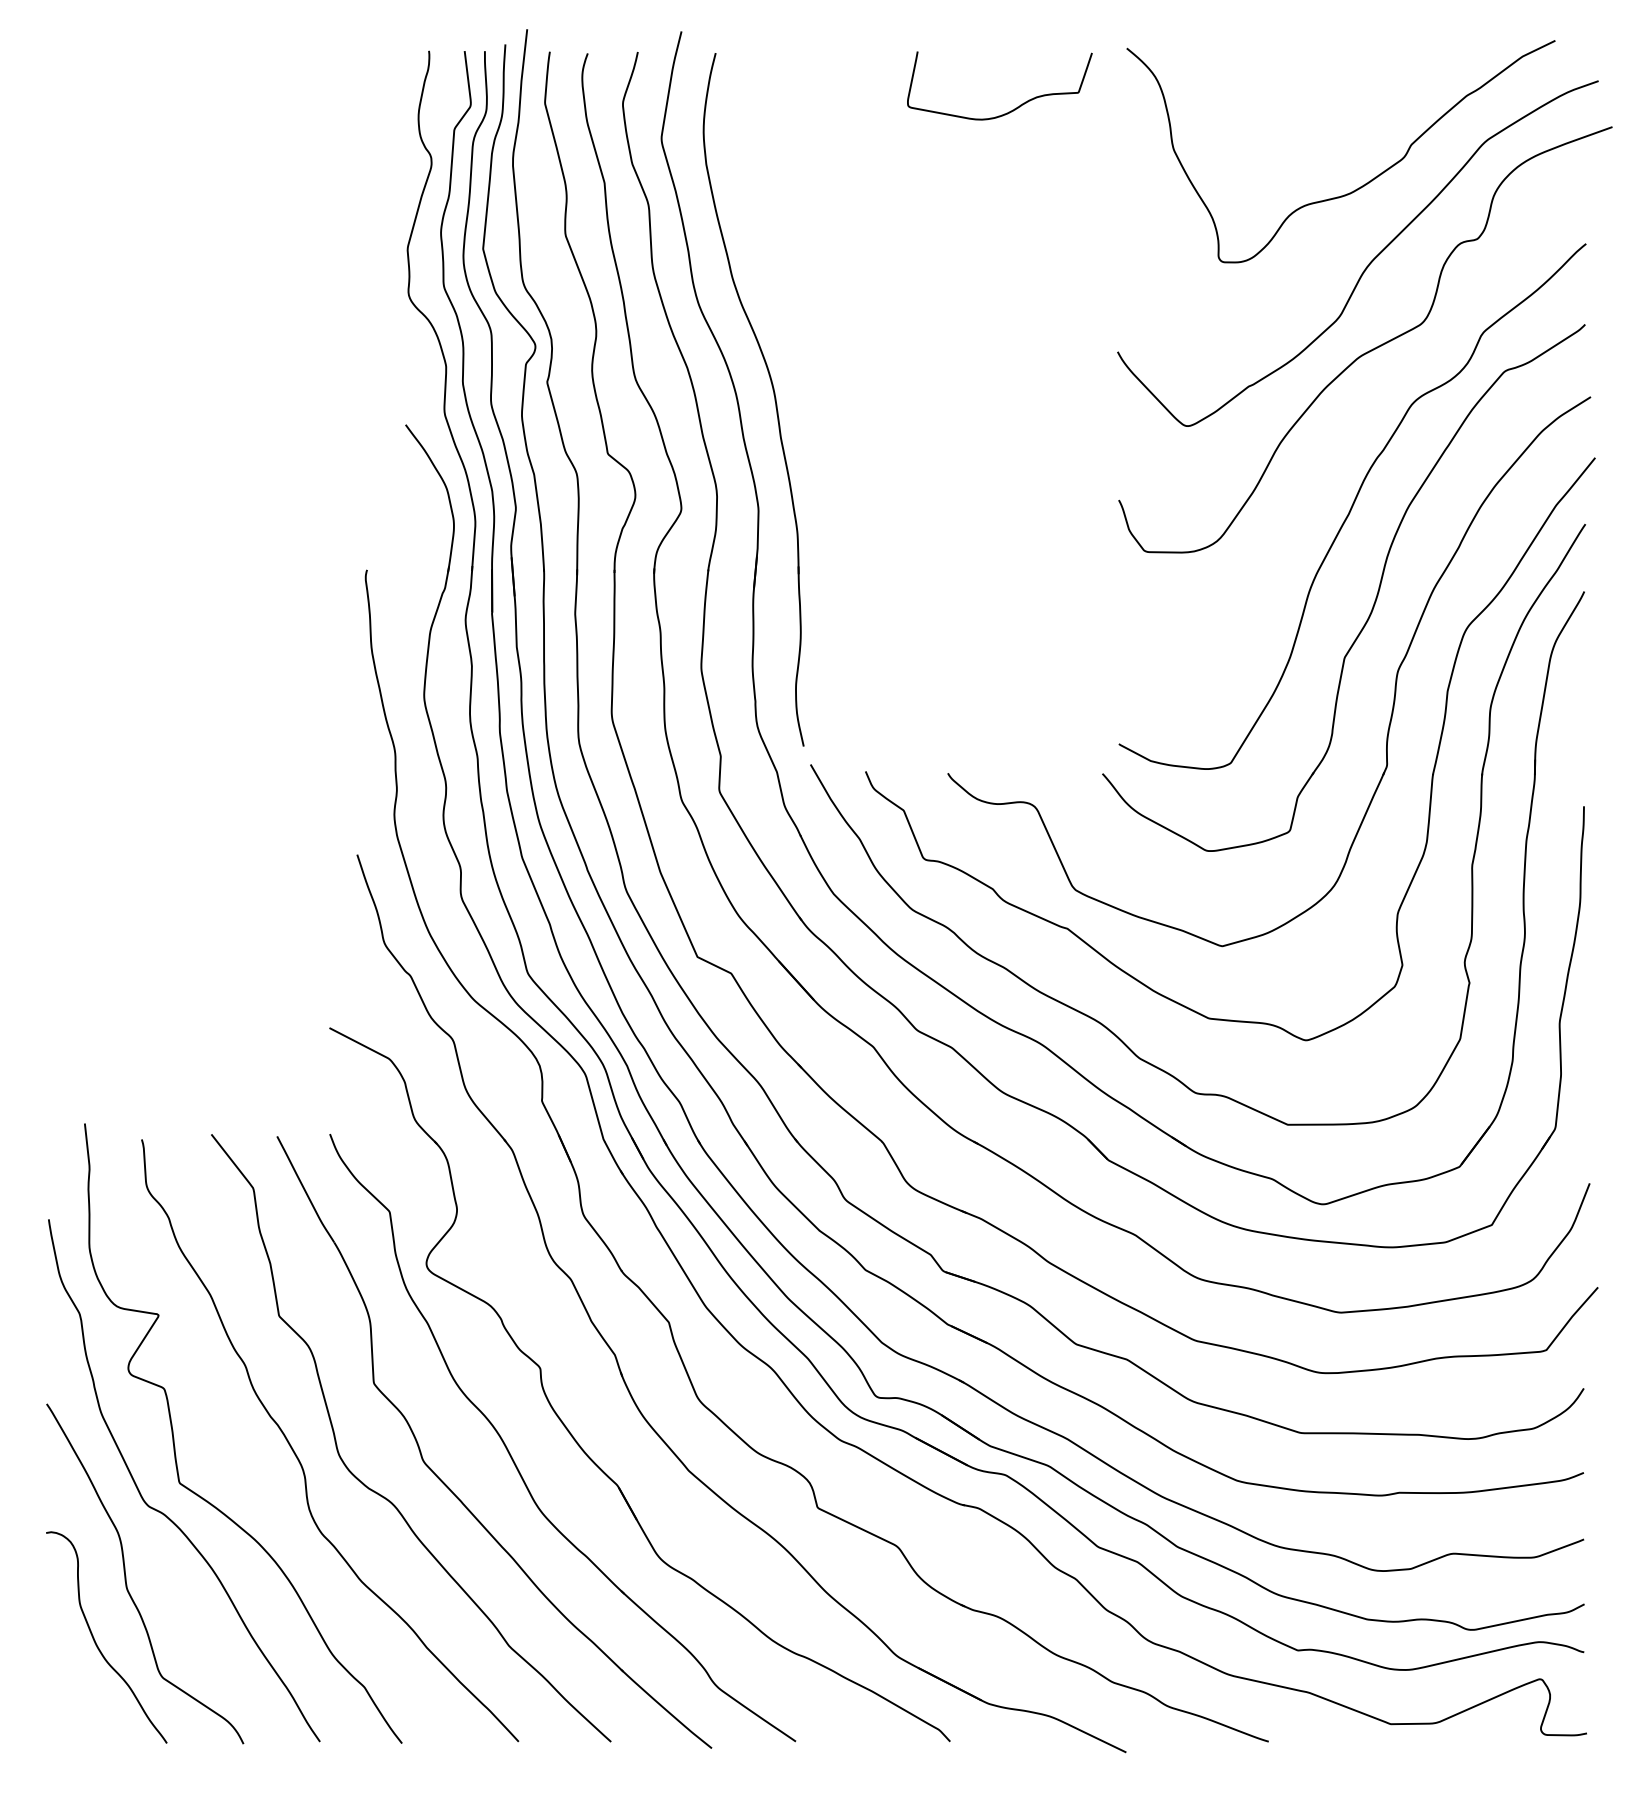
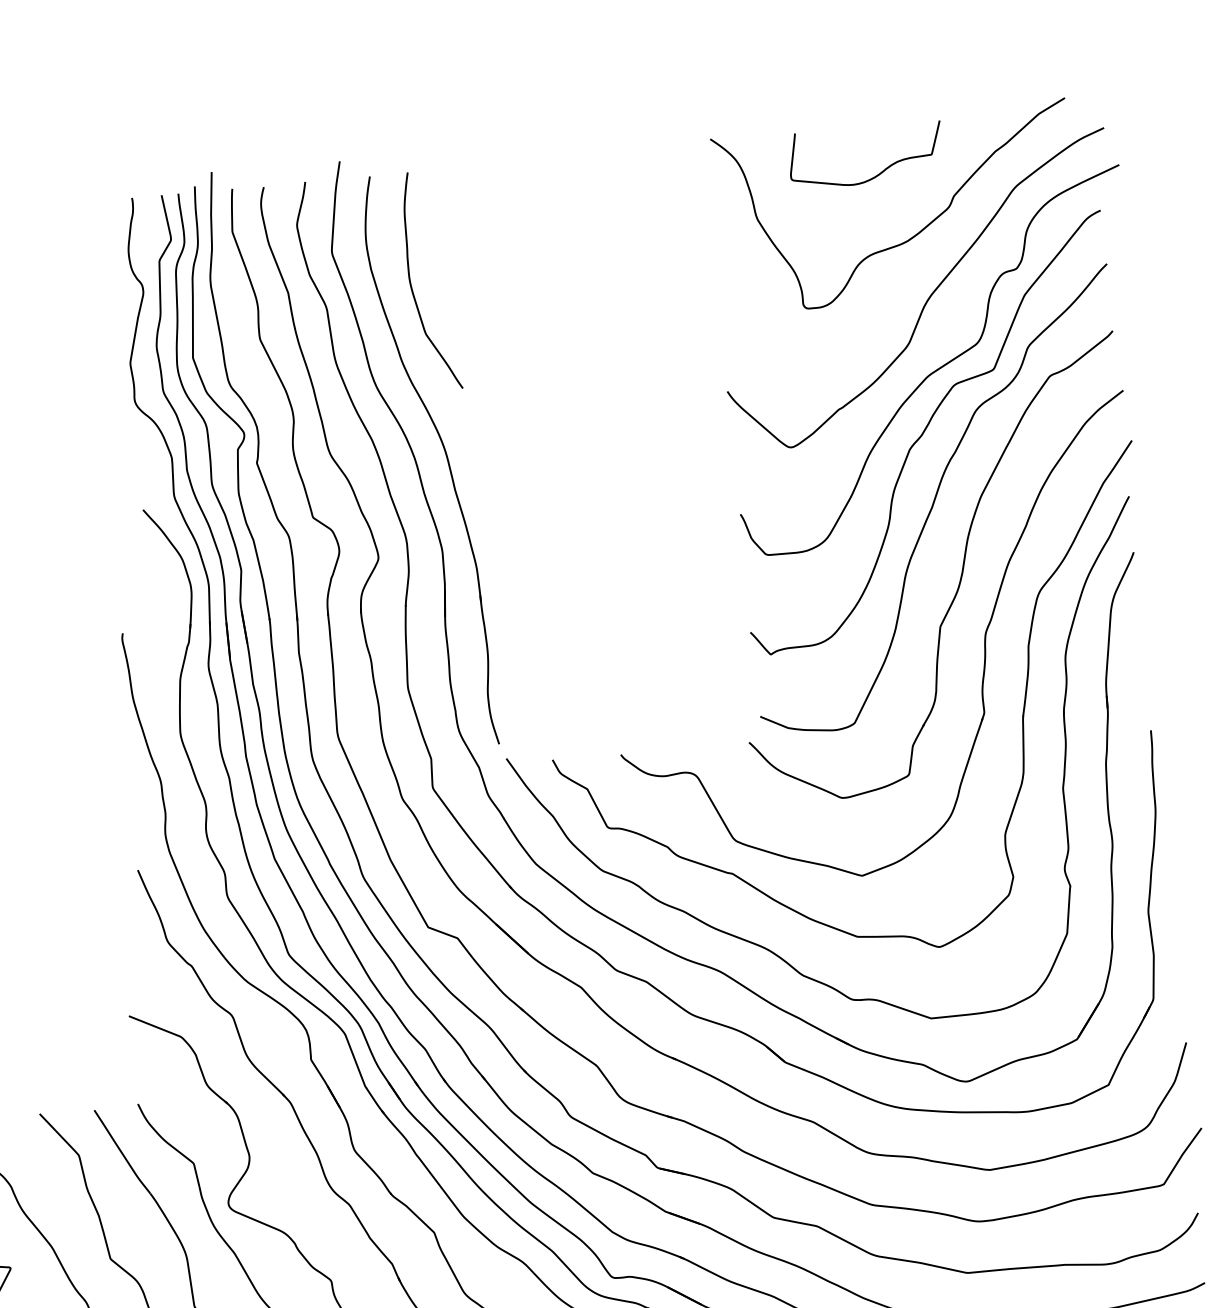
curve: (1012, 109) -> (878, 173), moved
curve: (753, 190) -> (412, 287), added
curve: (1349, 422) -> (925, 431), added

